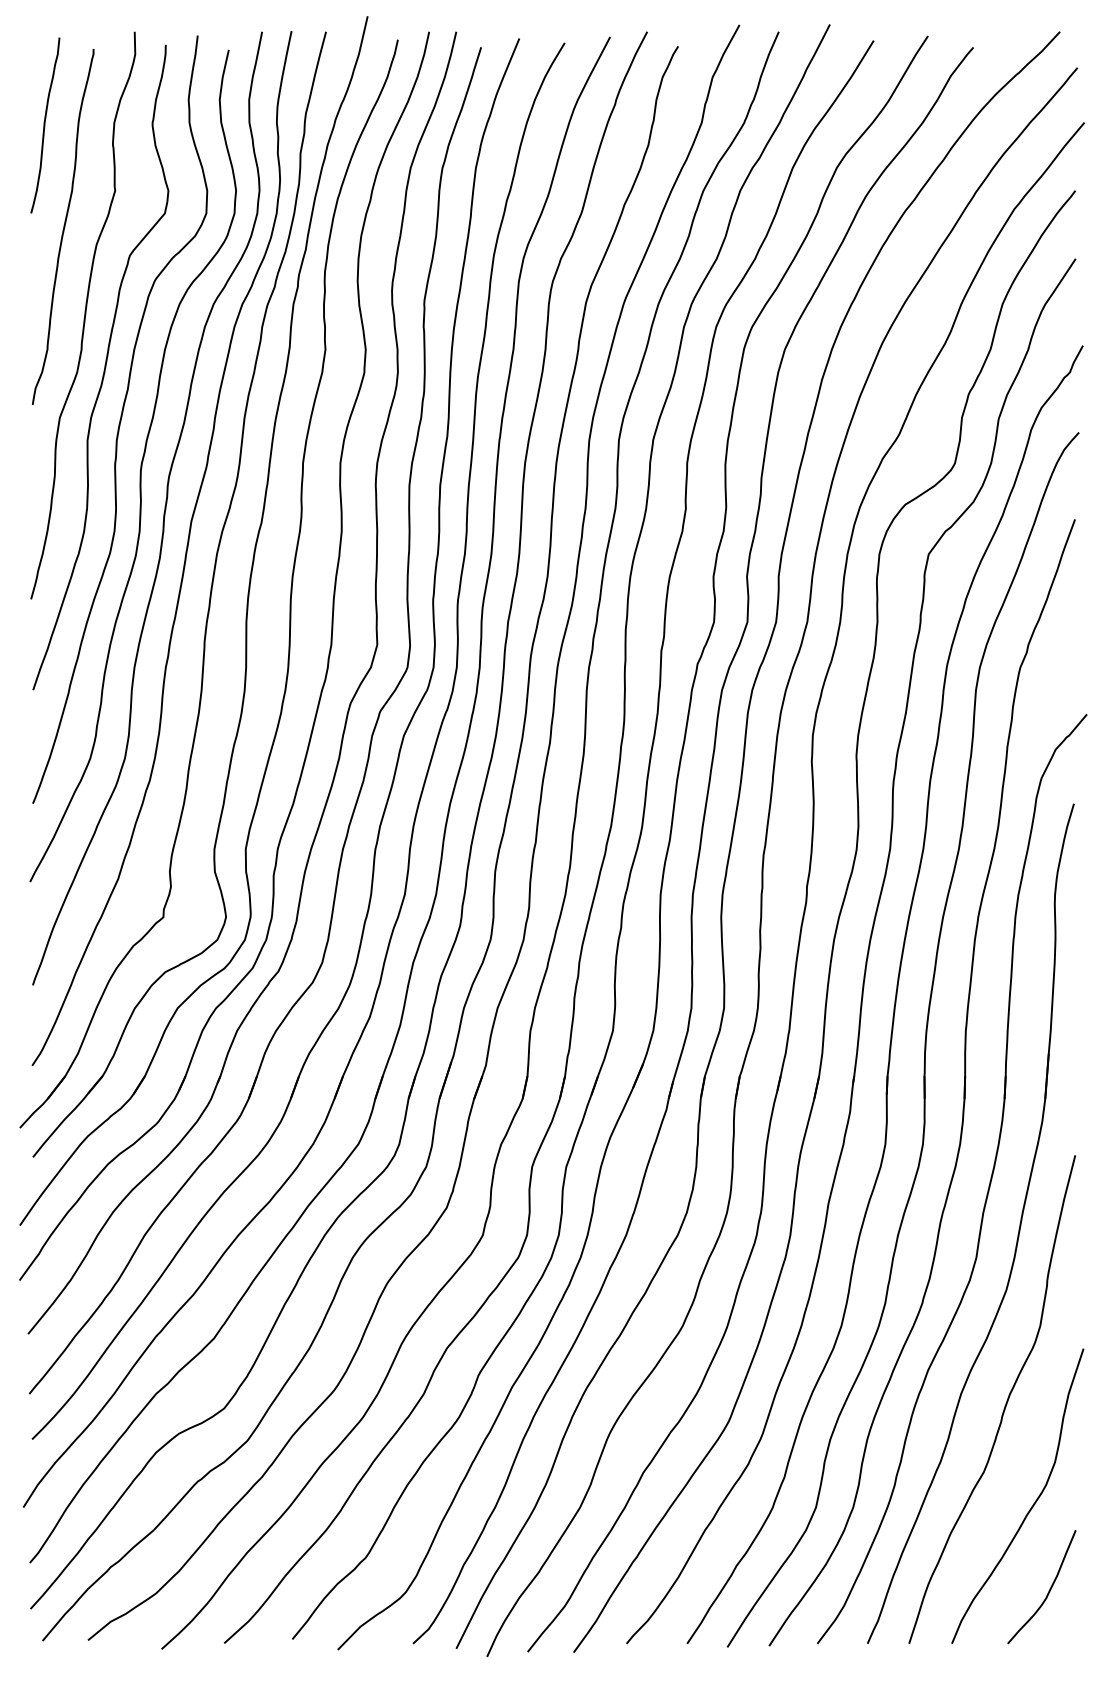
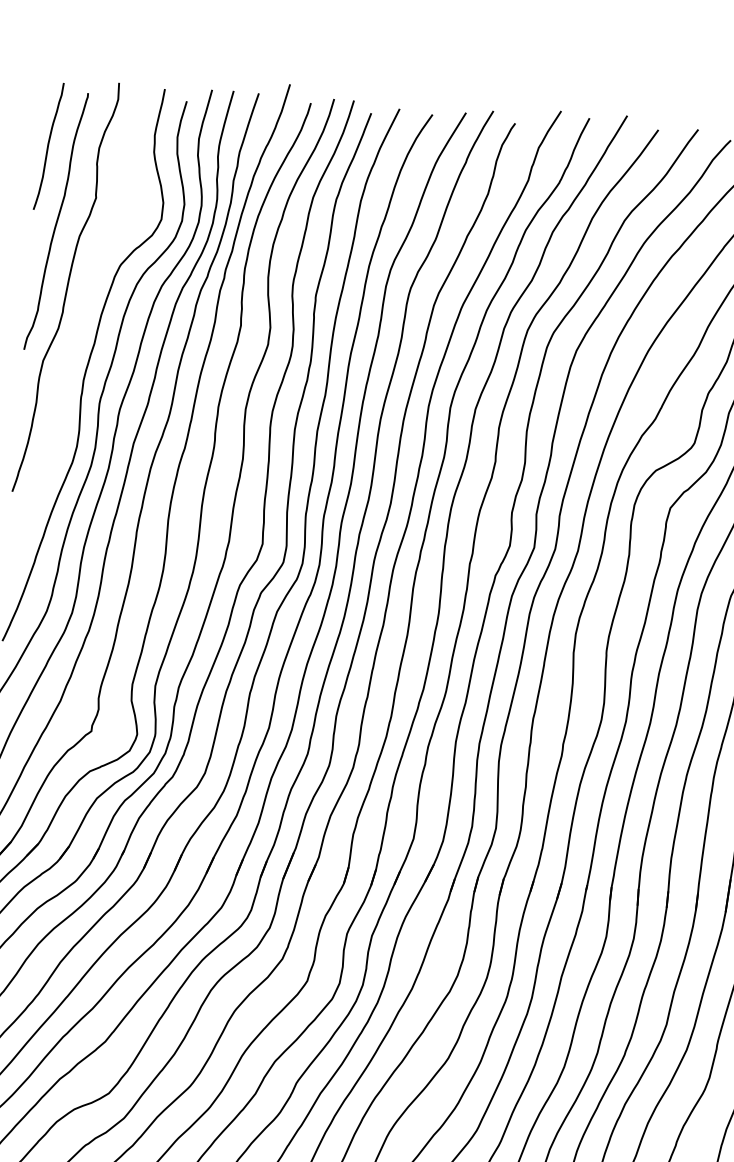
curve: (104, 367) -> (78, 326), removed

